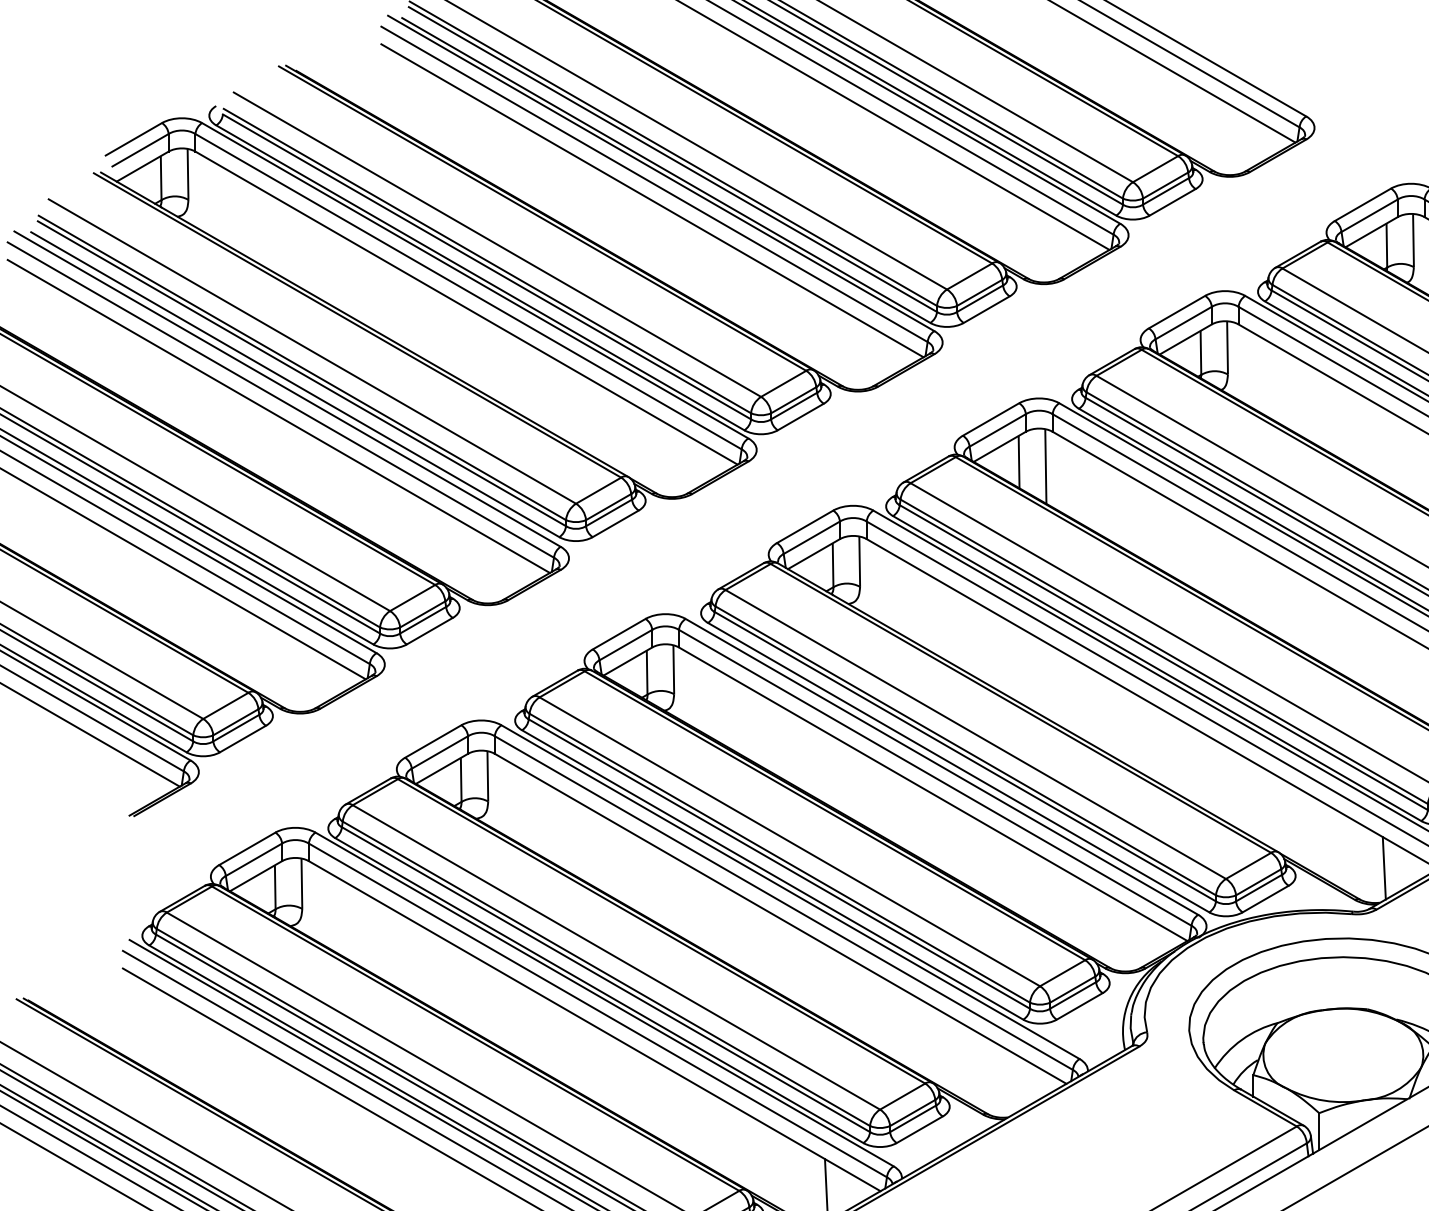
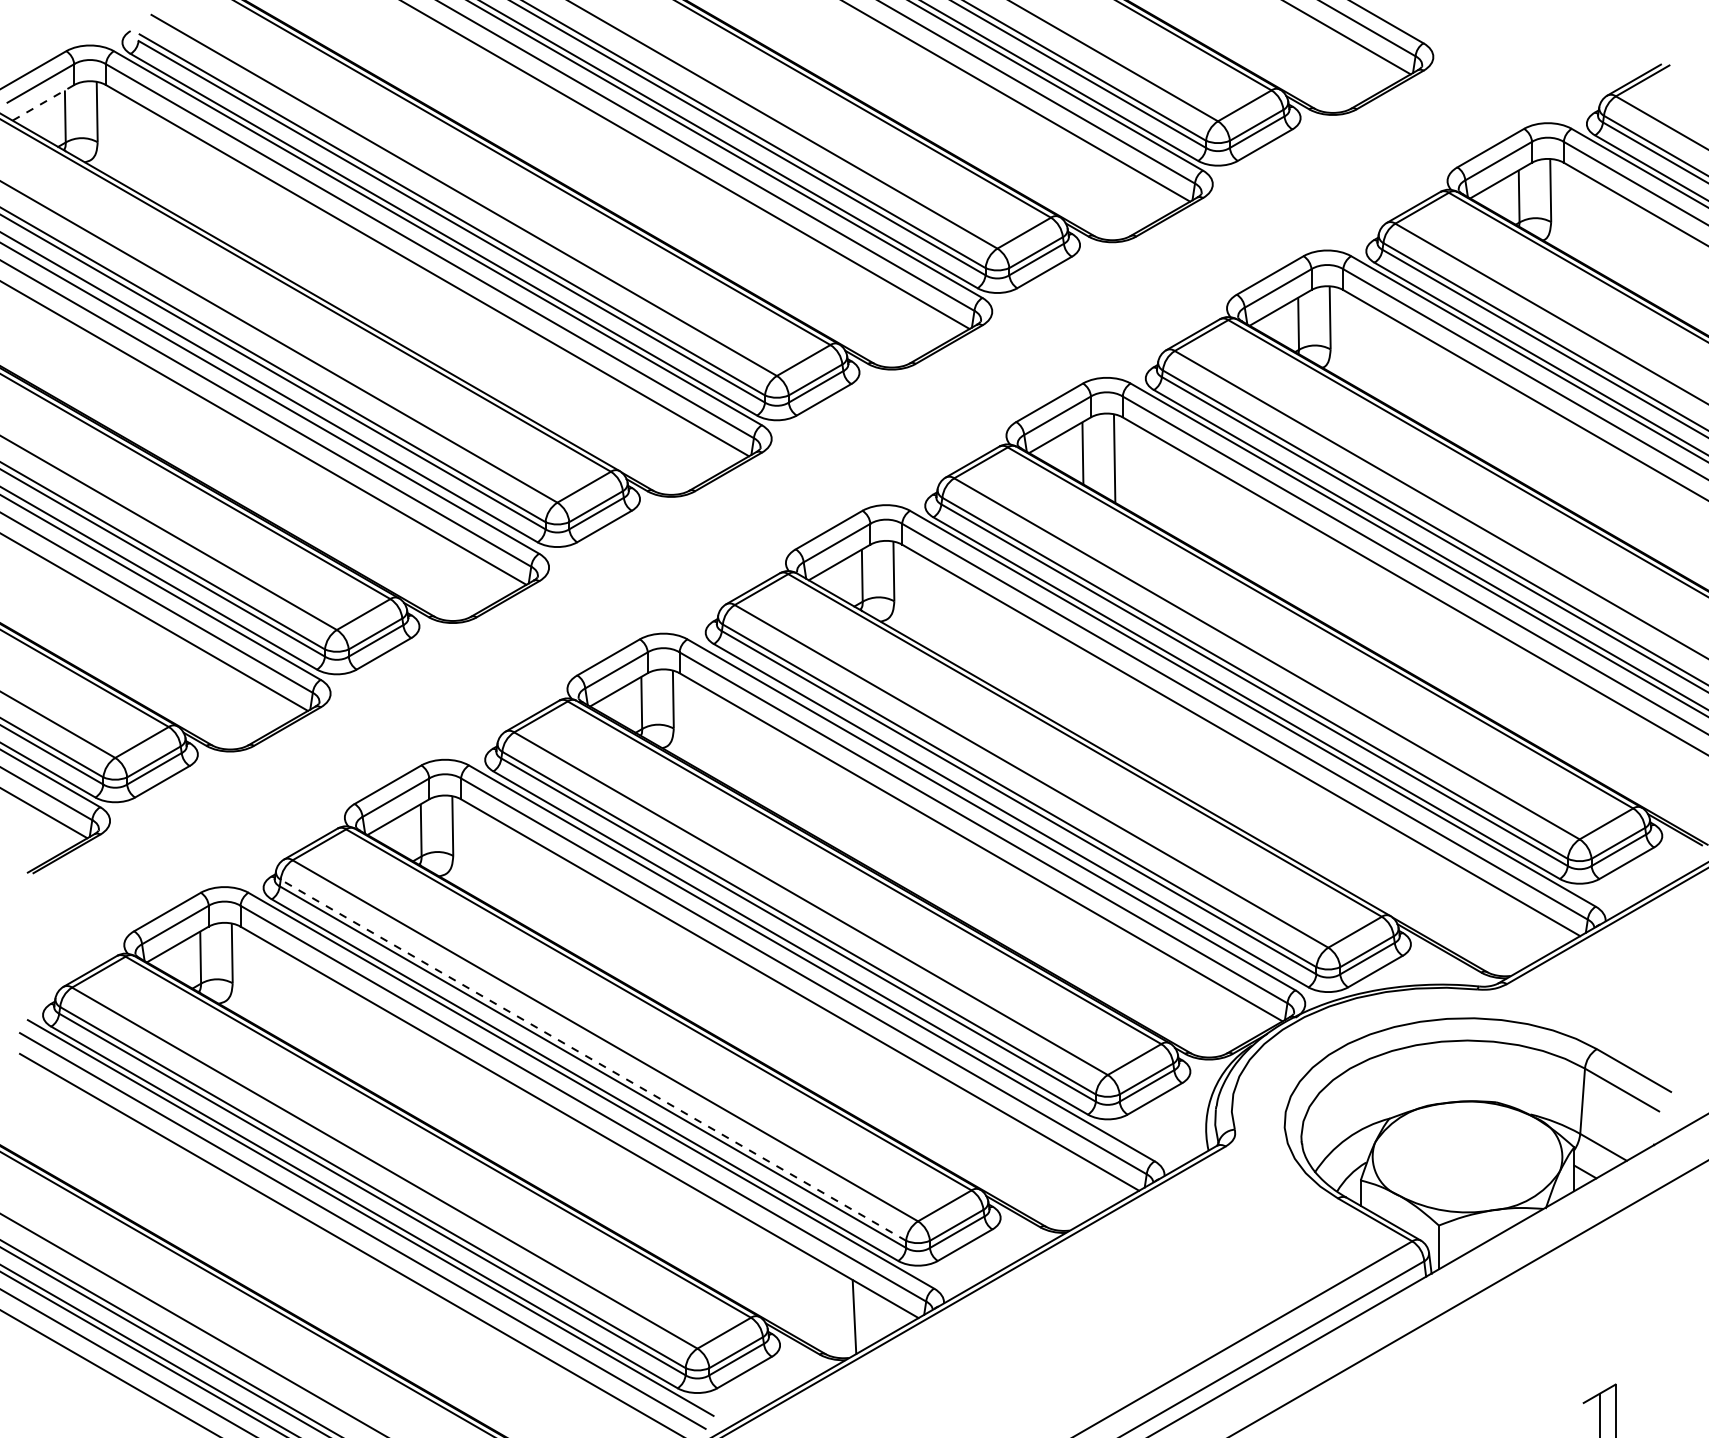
line: (142, 166) -> (43, 102), solid -> dashed
line: (1383, 868) -> (1515, 935), removed
line: (606, 974) -> (593, 1060), solid -> dashed

